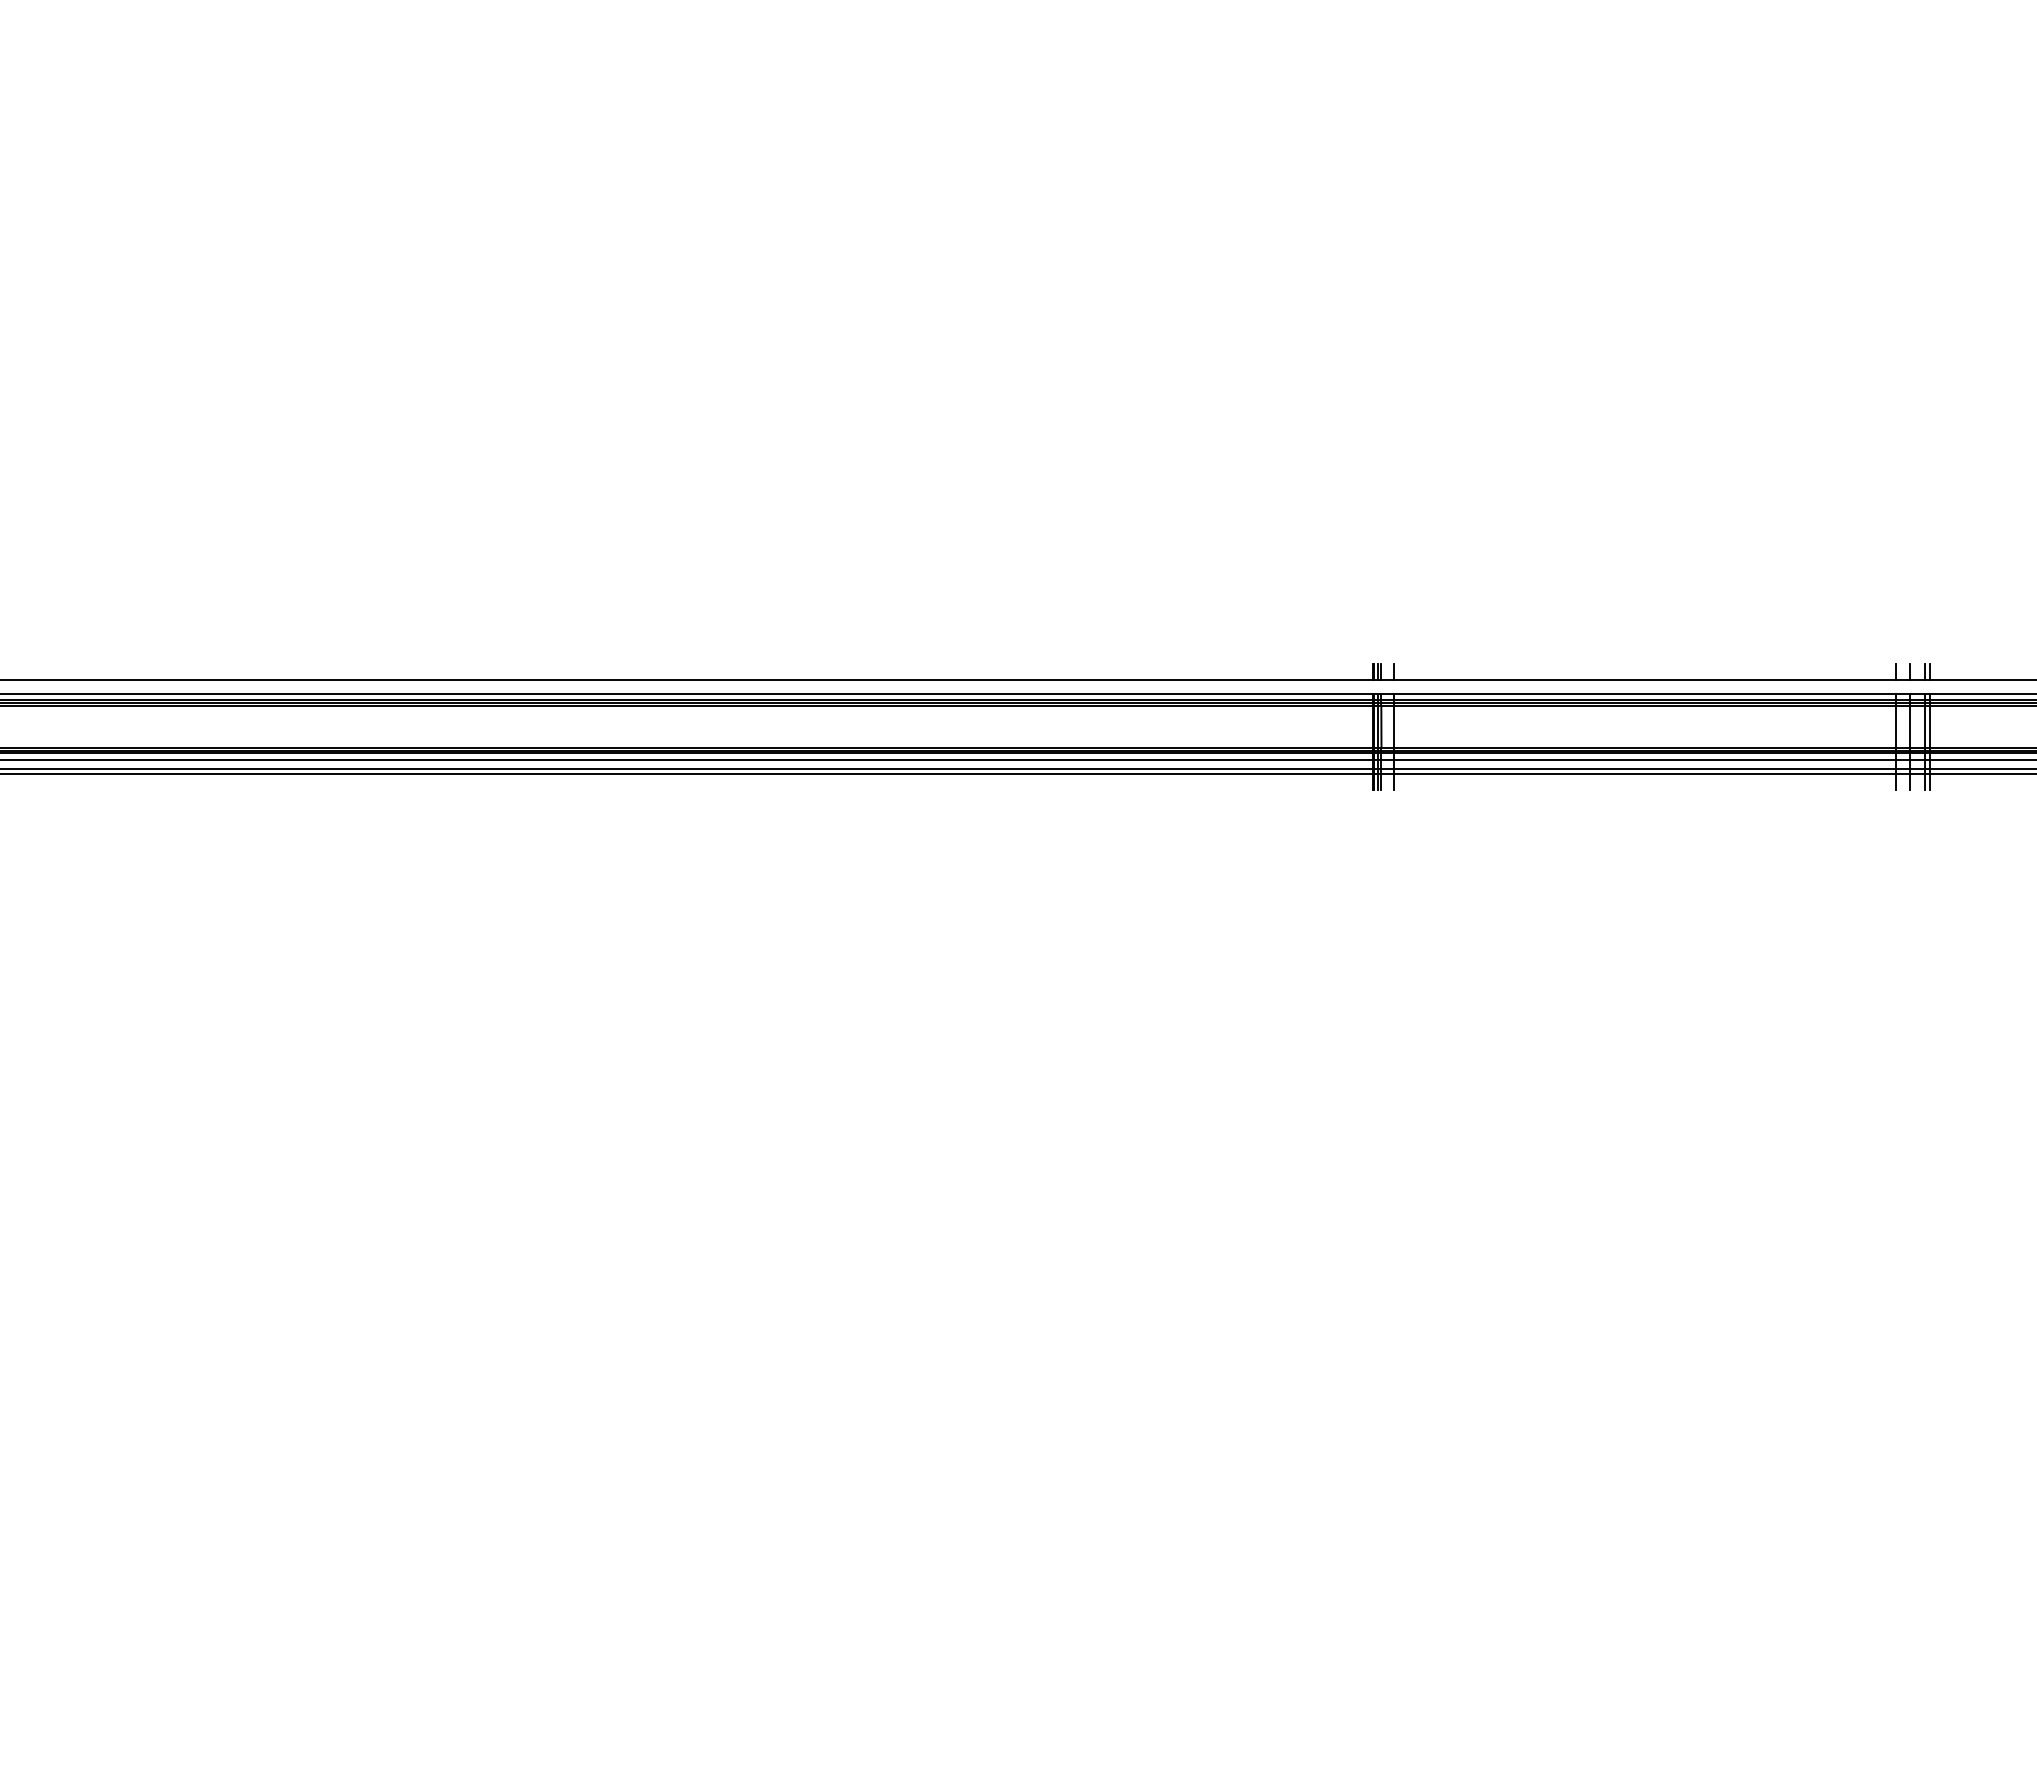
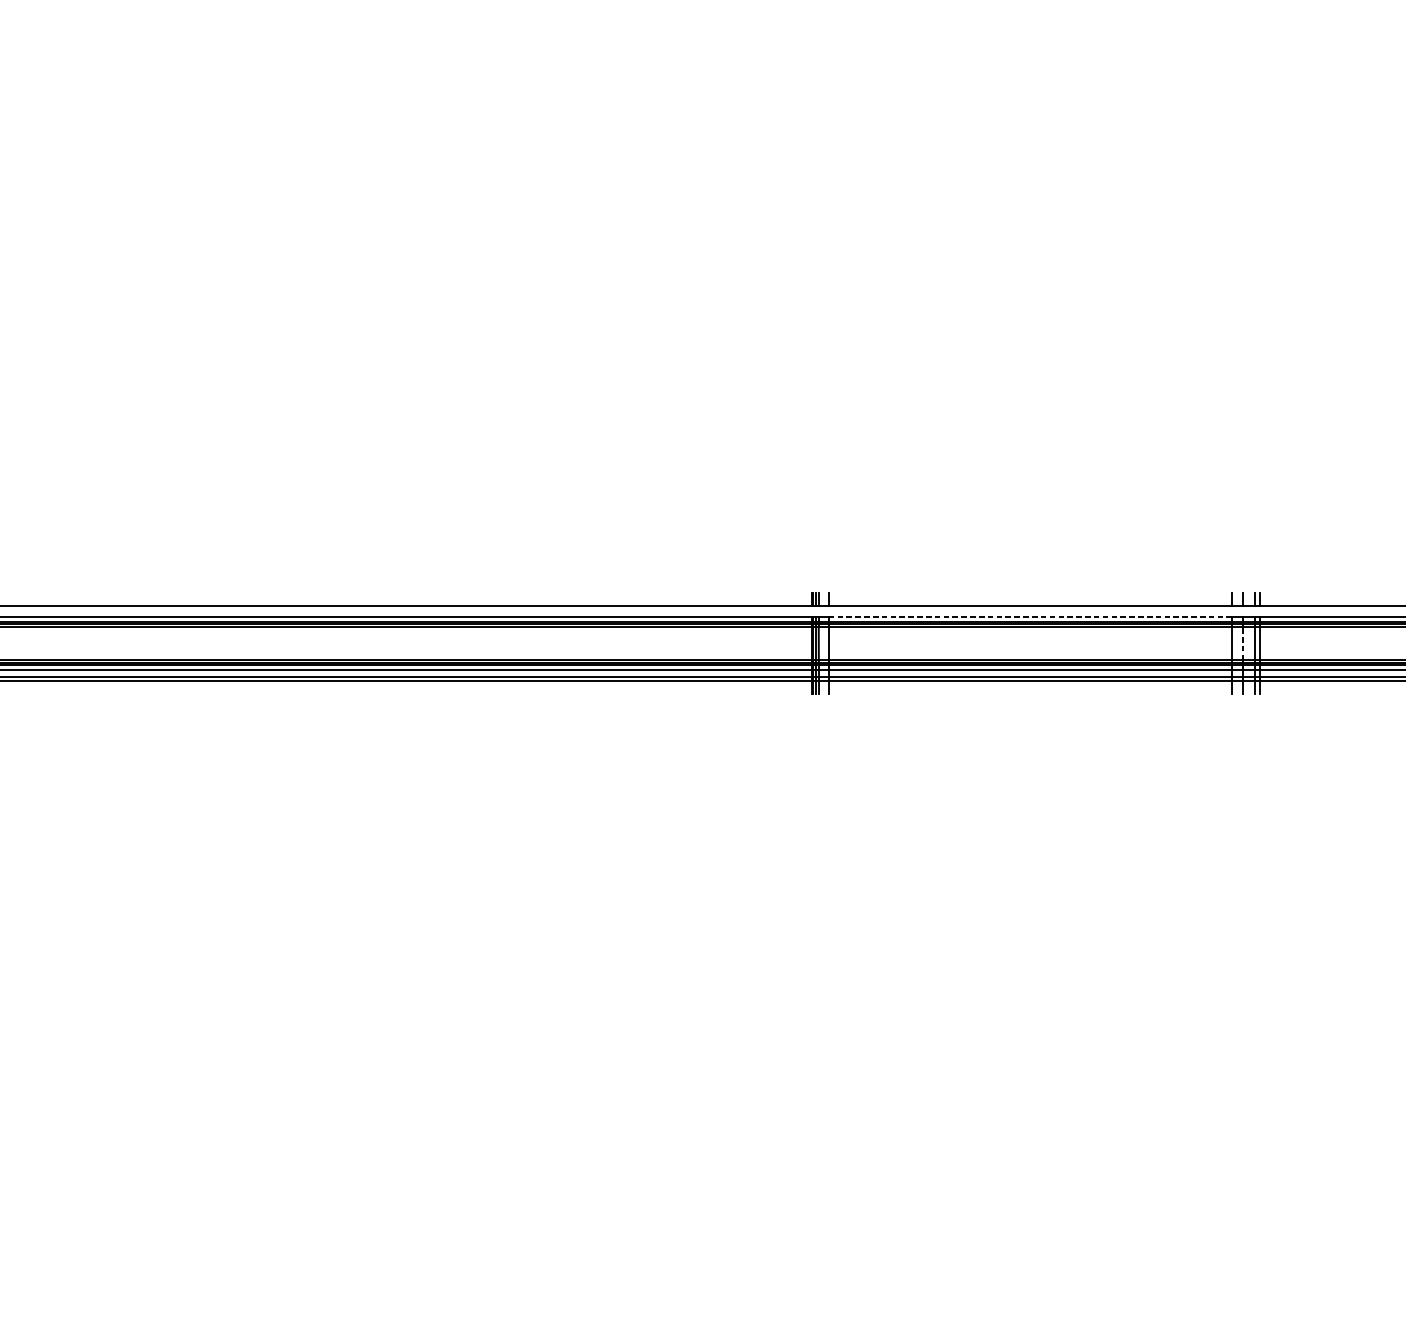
line: (1645, 693) -> (1030, 616), solid -> dashed
line: (1909, 726) -> (1243, 643), solid -> dashed

